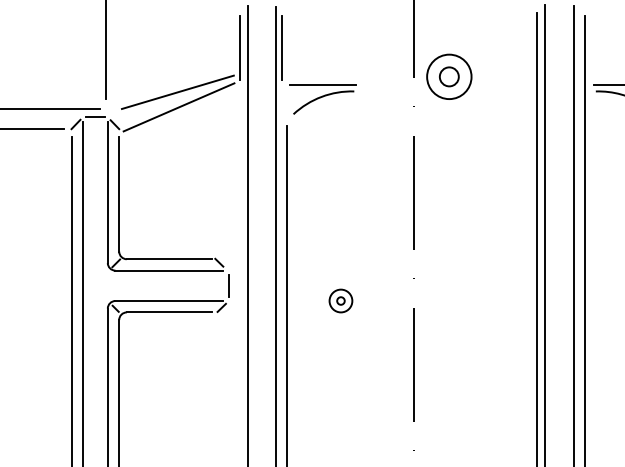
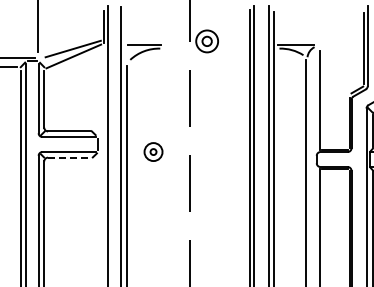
line: (281, 48) -> (124, 27), removed
part: (340, 299) -> (153, 151), size x1.6
line: (170, 312) -> (69, 157), solid -> dashed

